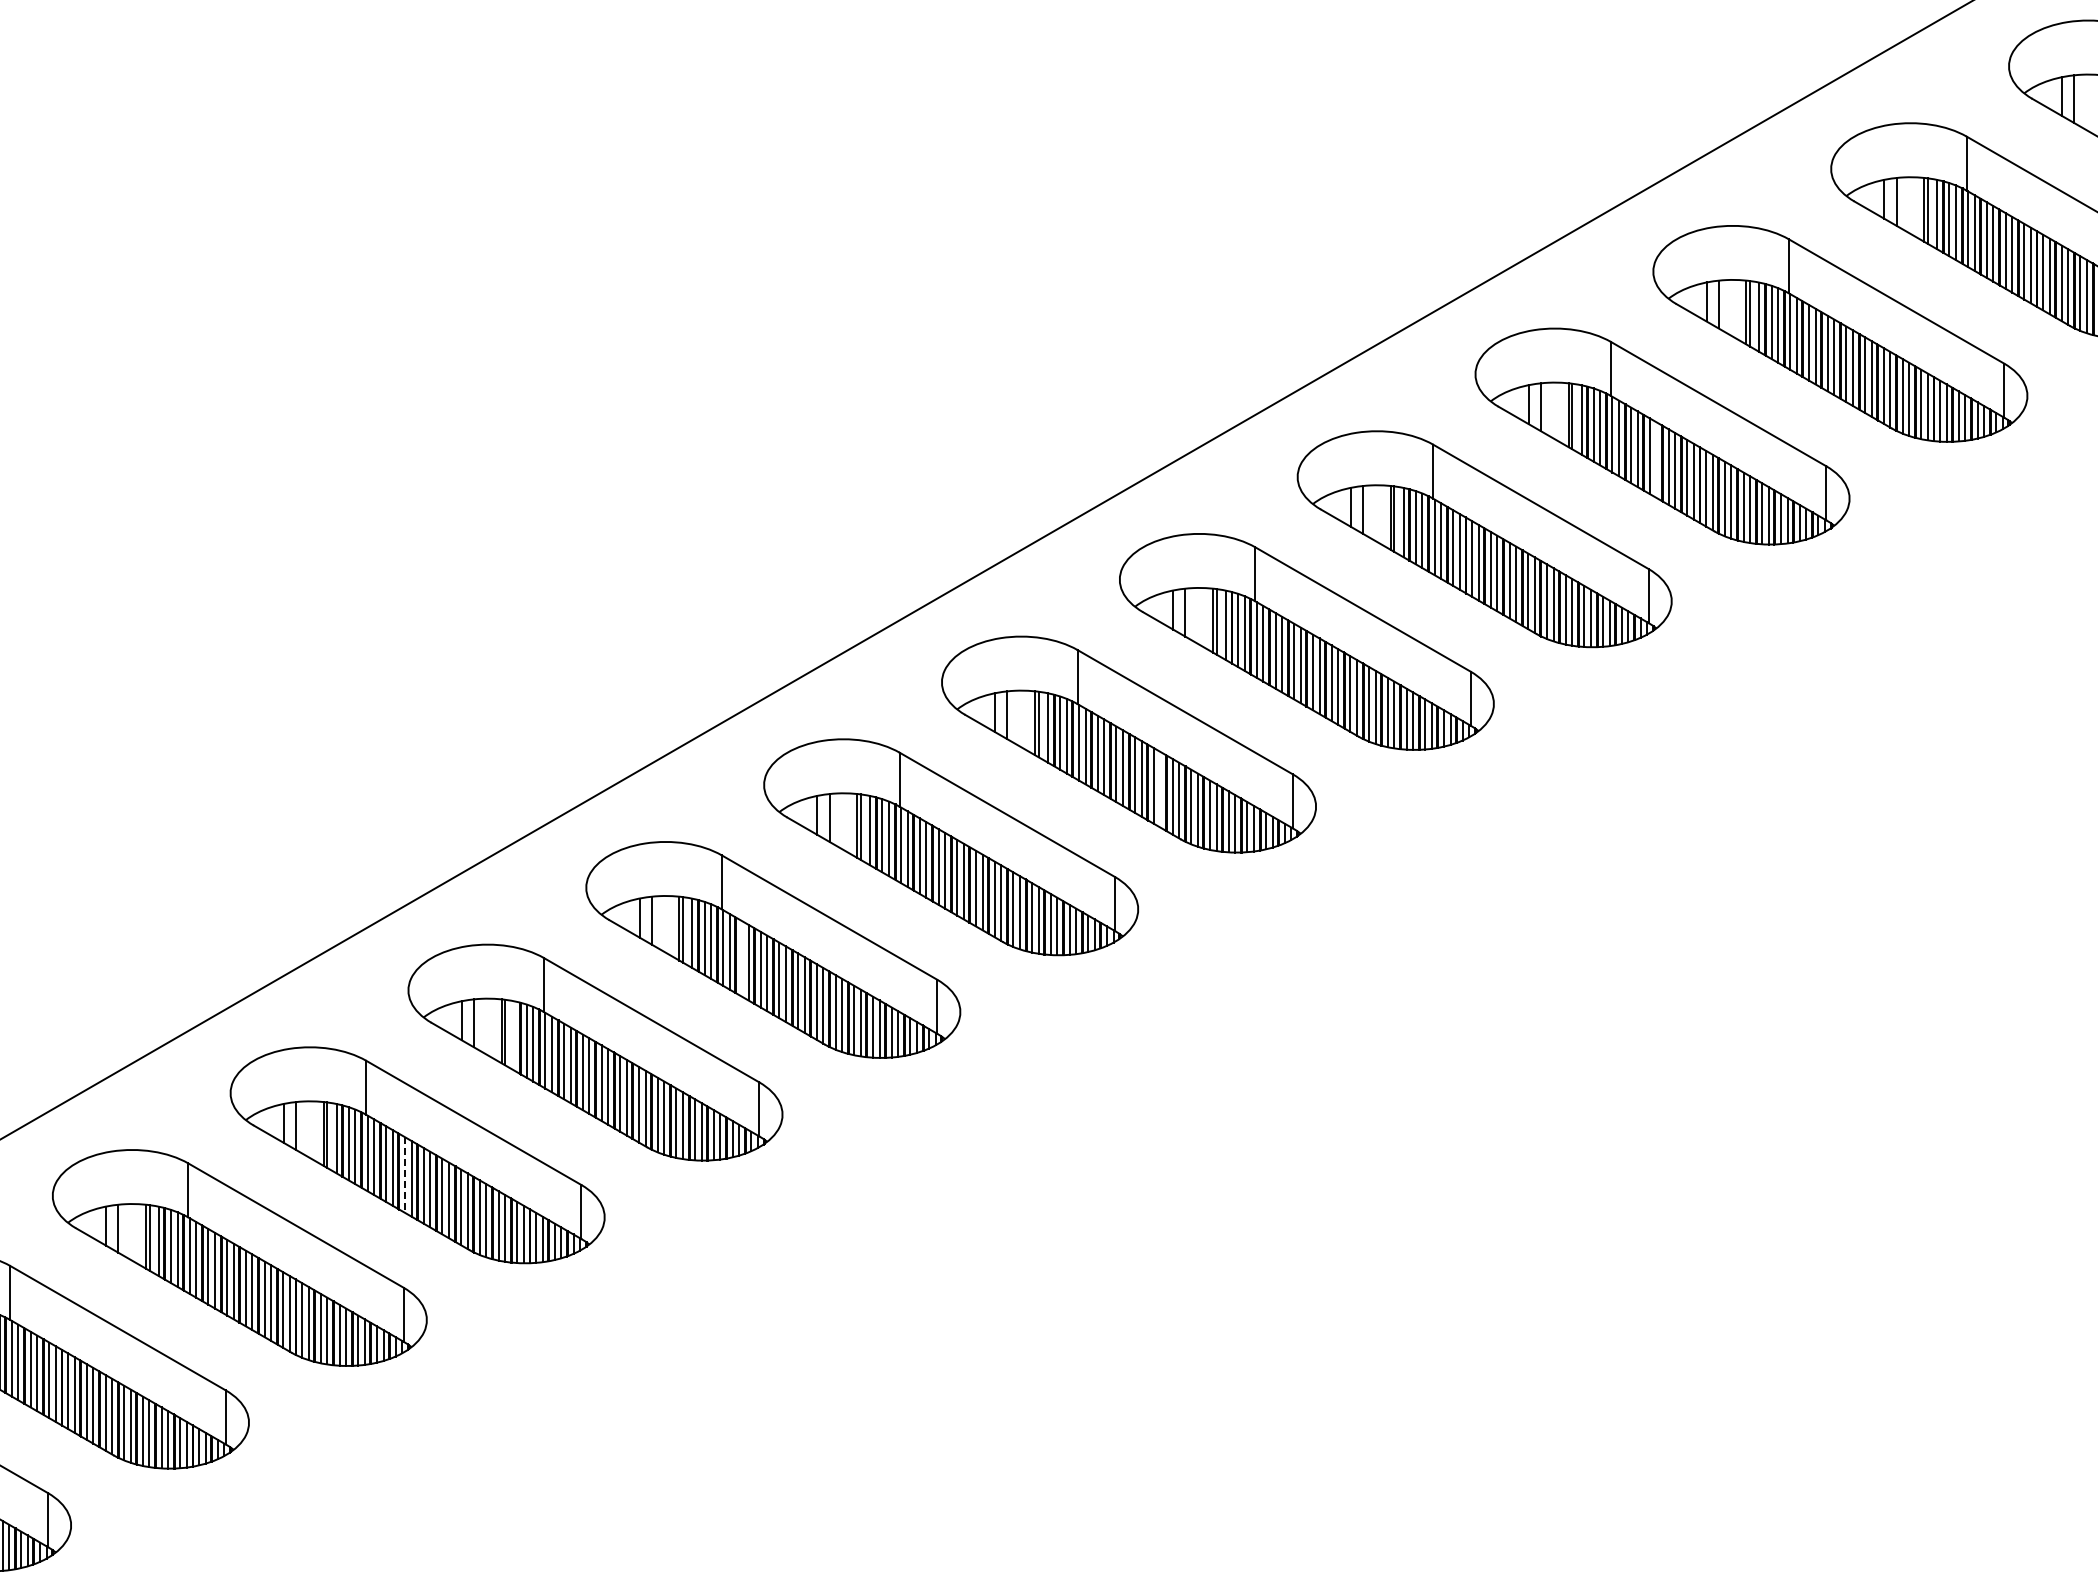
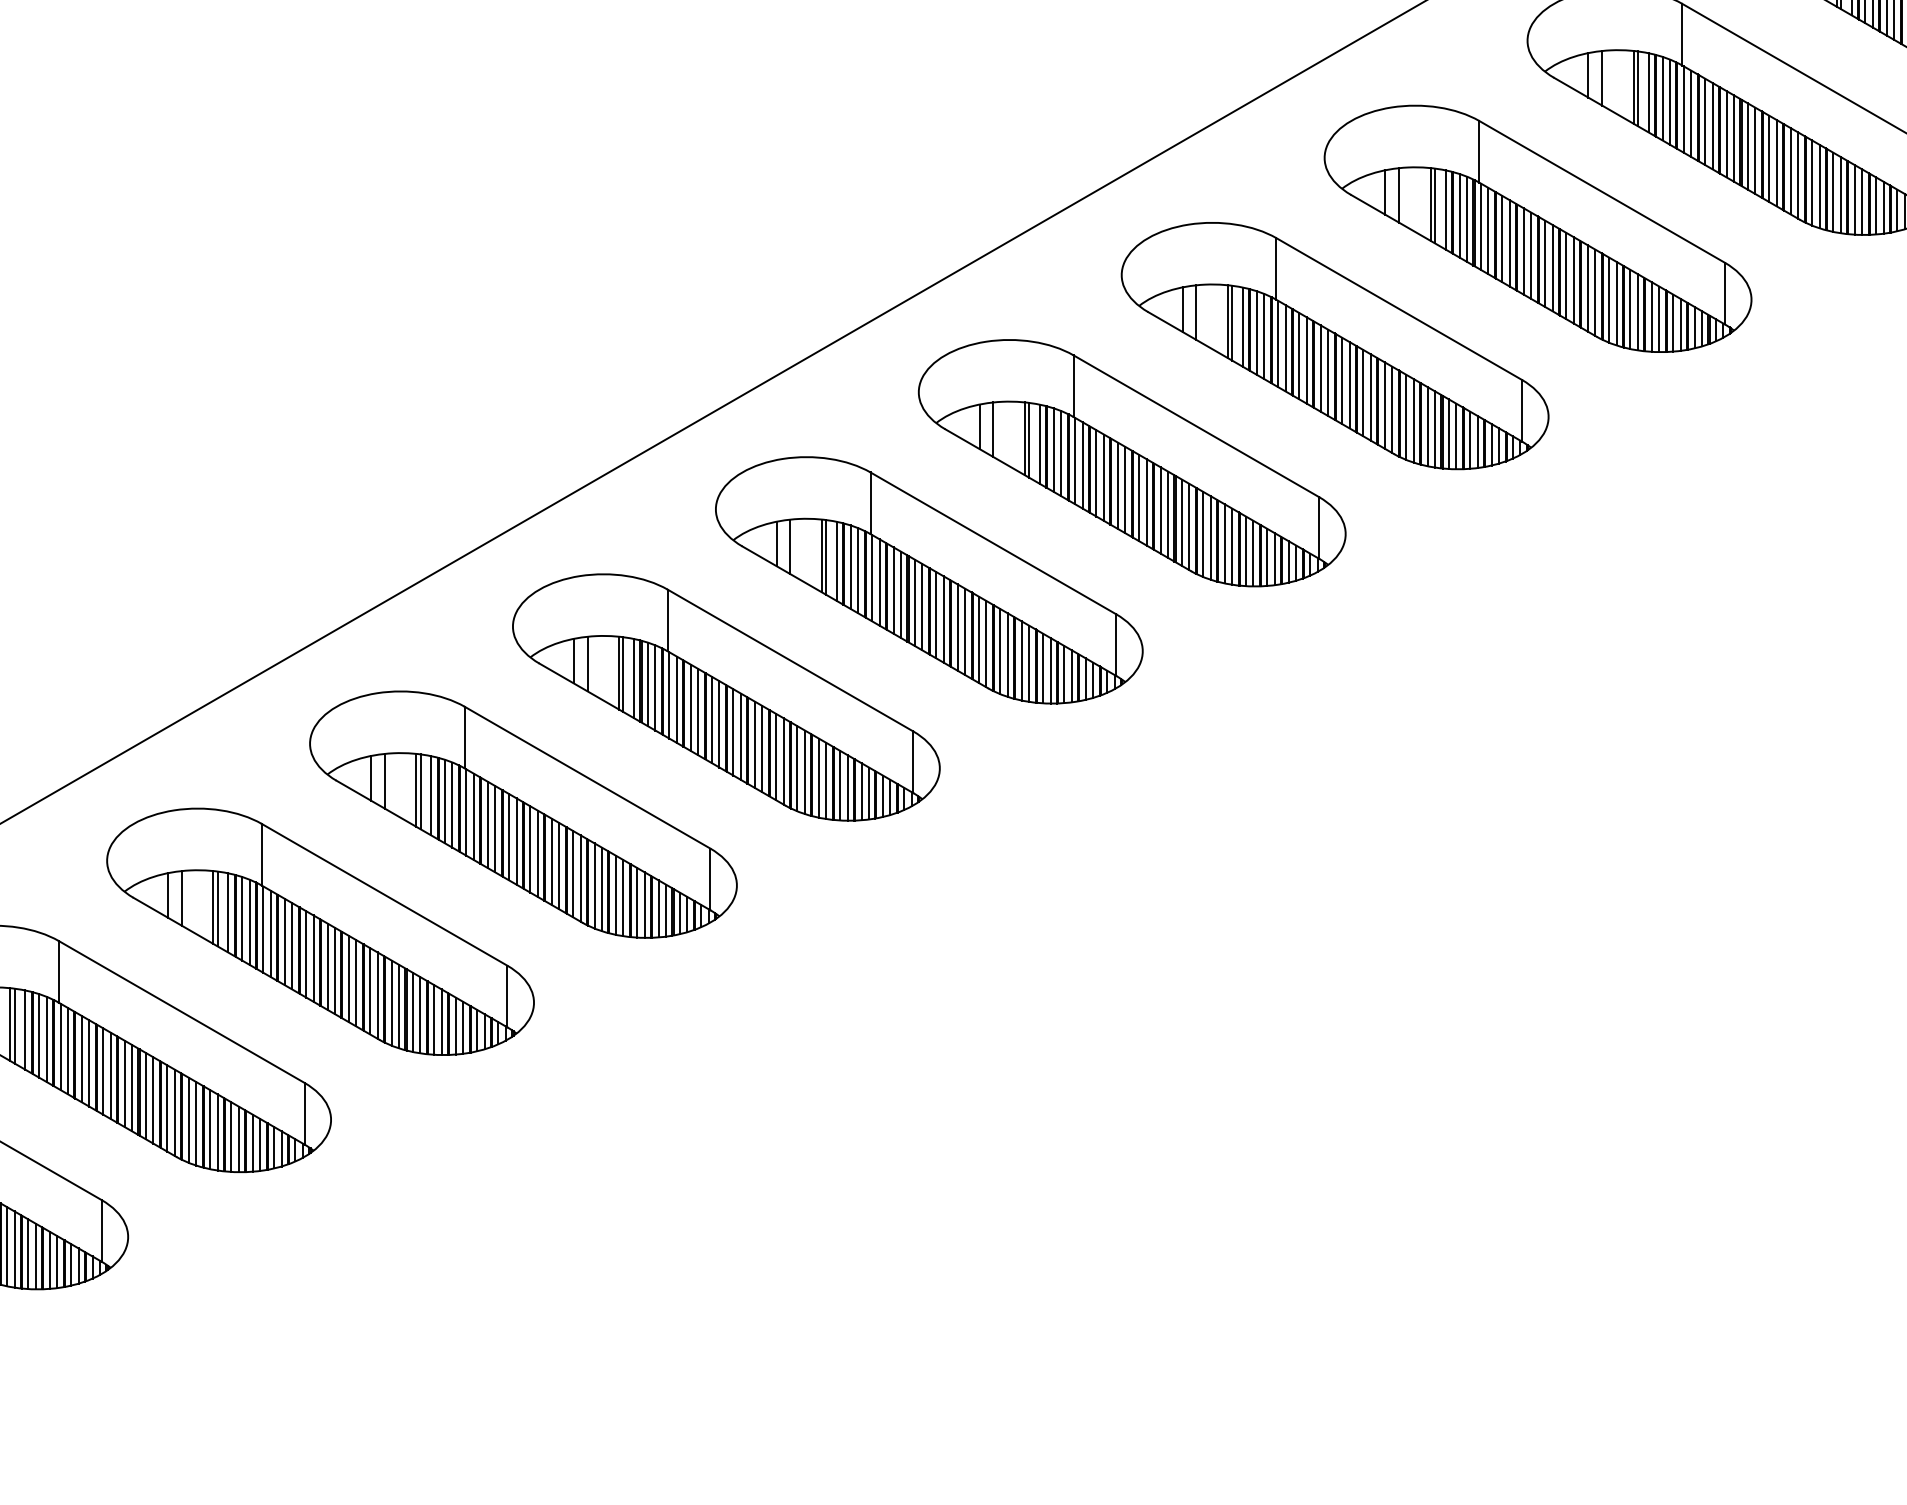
line: (1656, 459) -> (1734, 137), added
line: (1160, 789) -> (1168, 514), added
line: (741, 958) -> (690, 707), added
line: (514, 1035) -> (431, 795), added
line: (405, 1175) -> (306, 954), dashed -> solid

